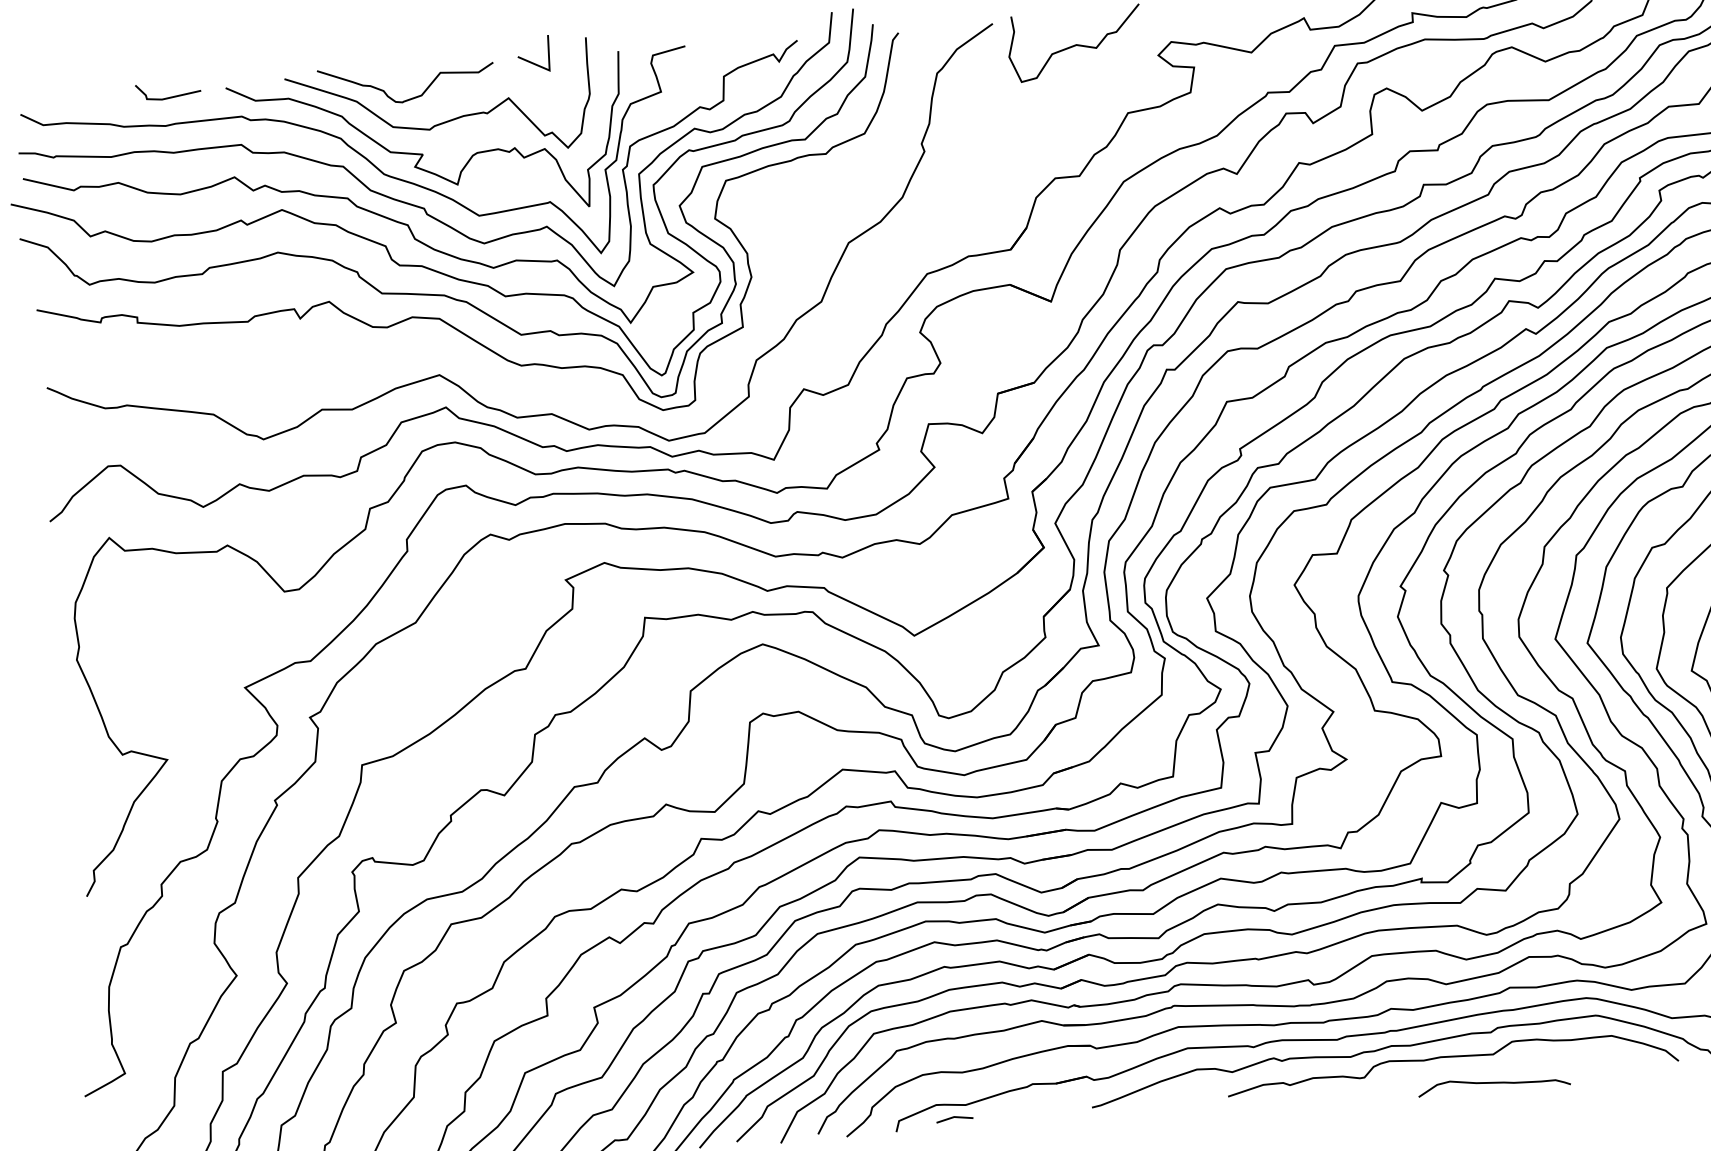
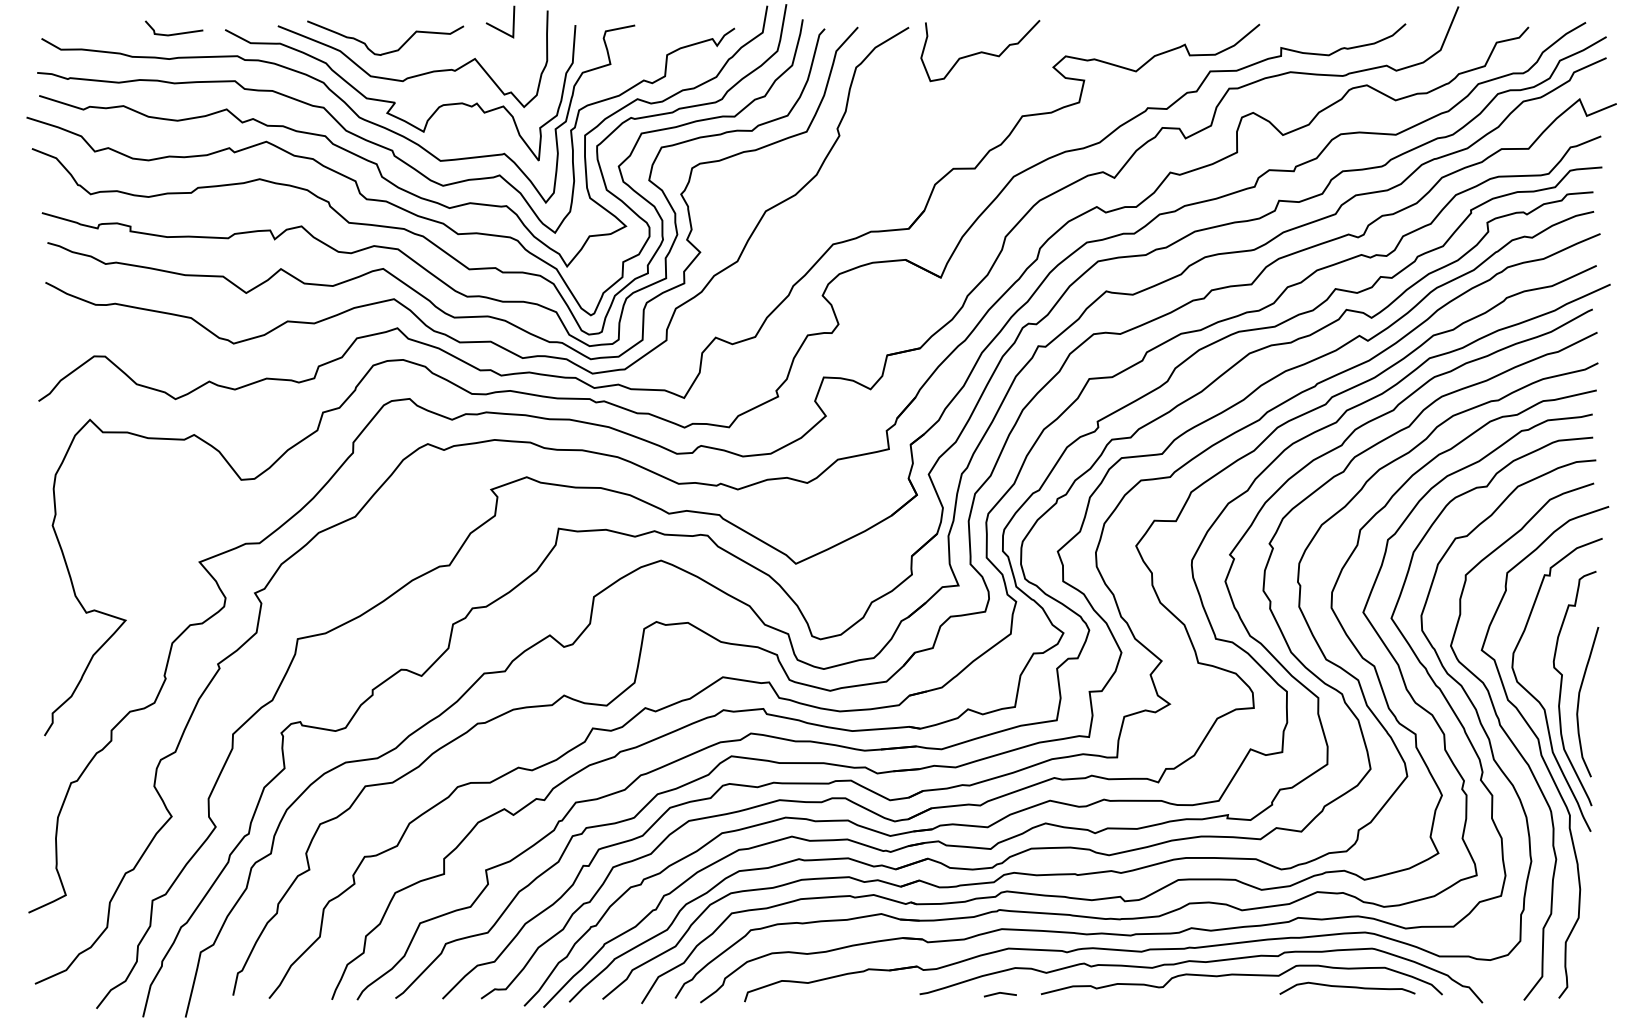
curve: (440, 349) -> (396, 276), added
curve: (1494, 1083) -> (1347, 987), moved
line: (953, 1117) -> (999, 993), moved

